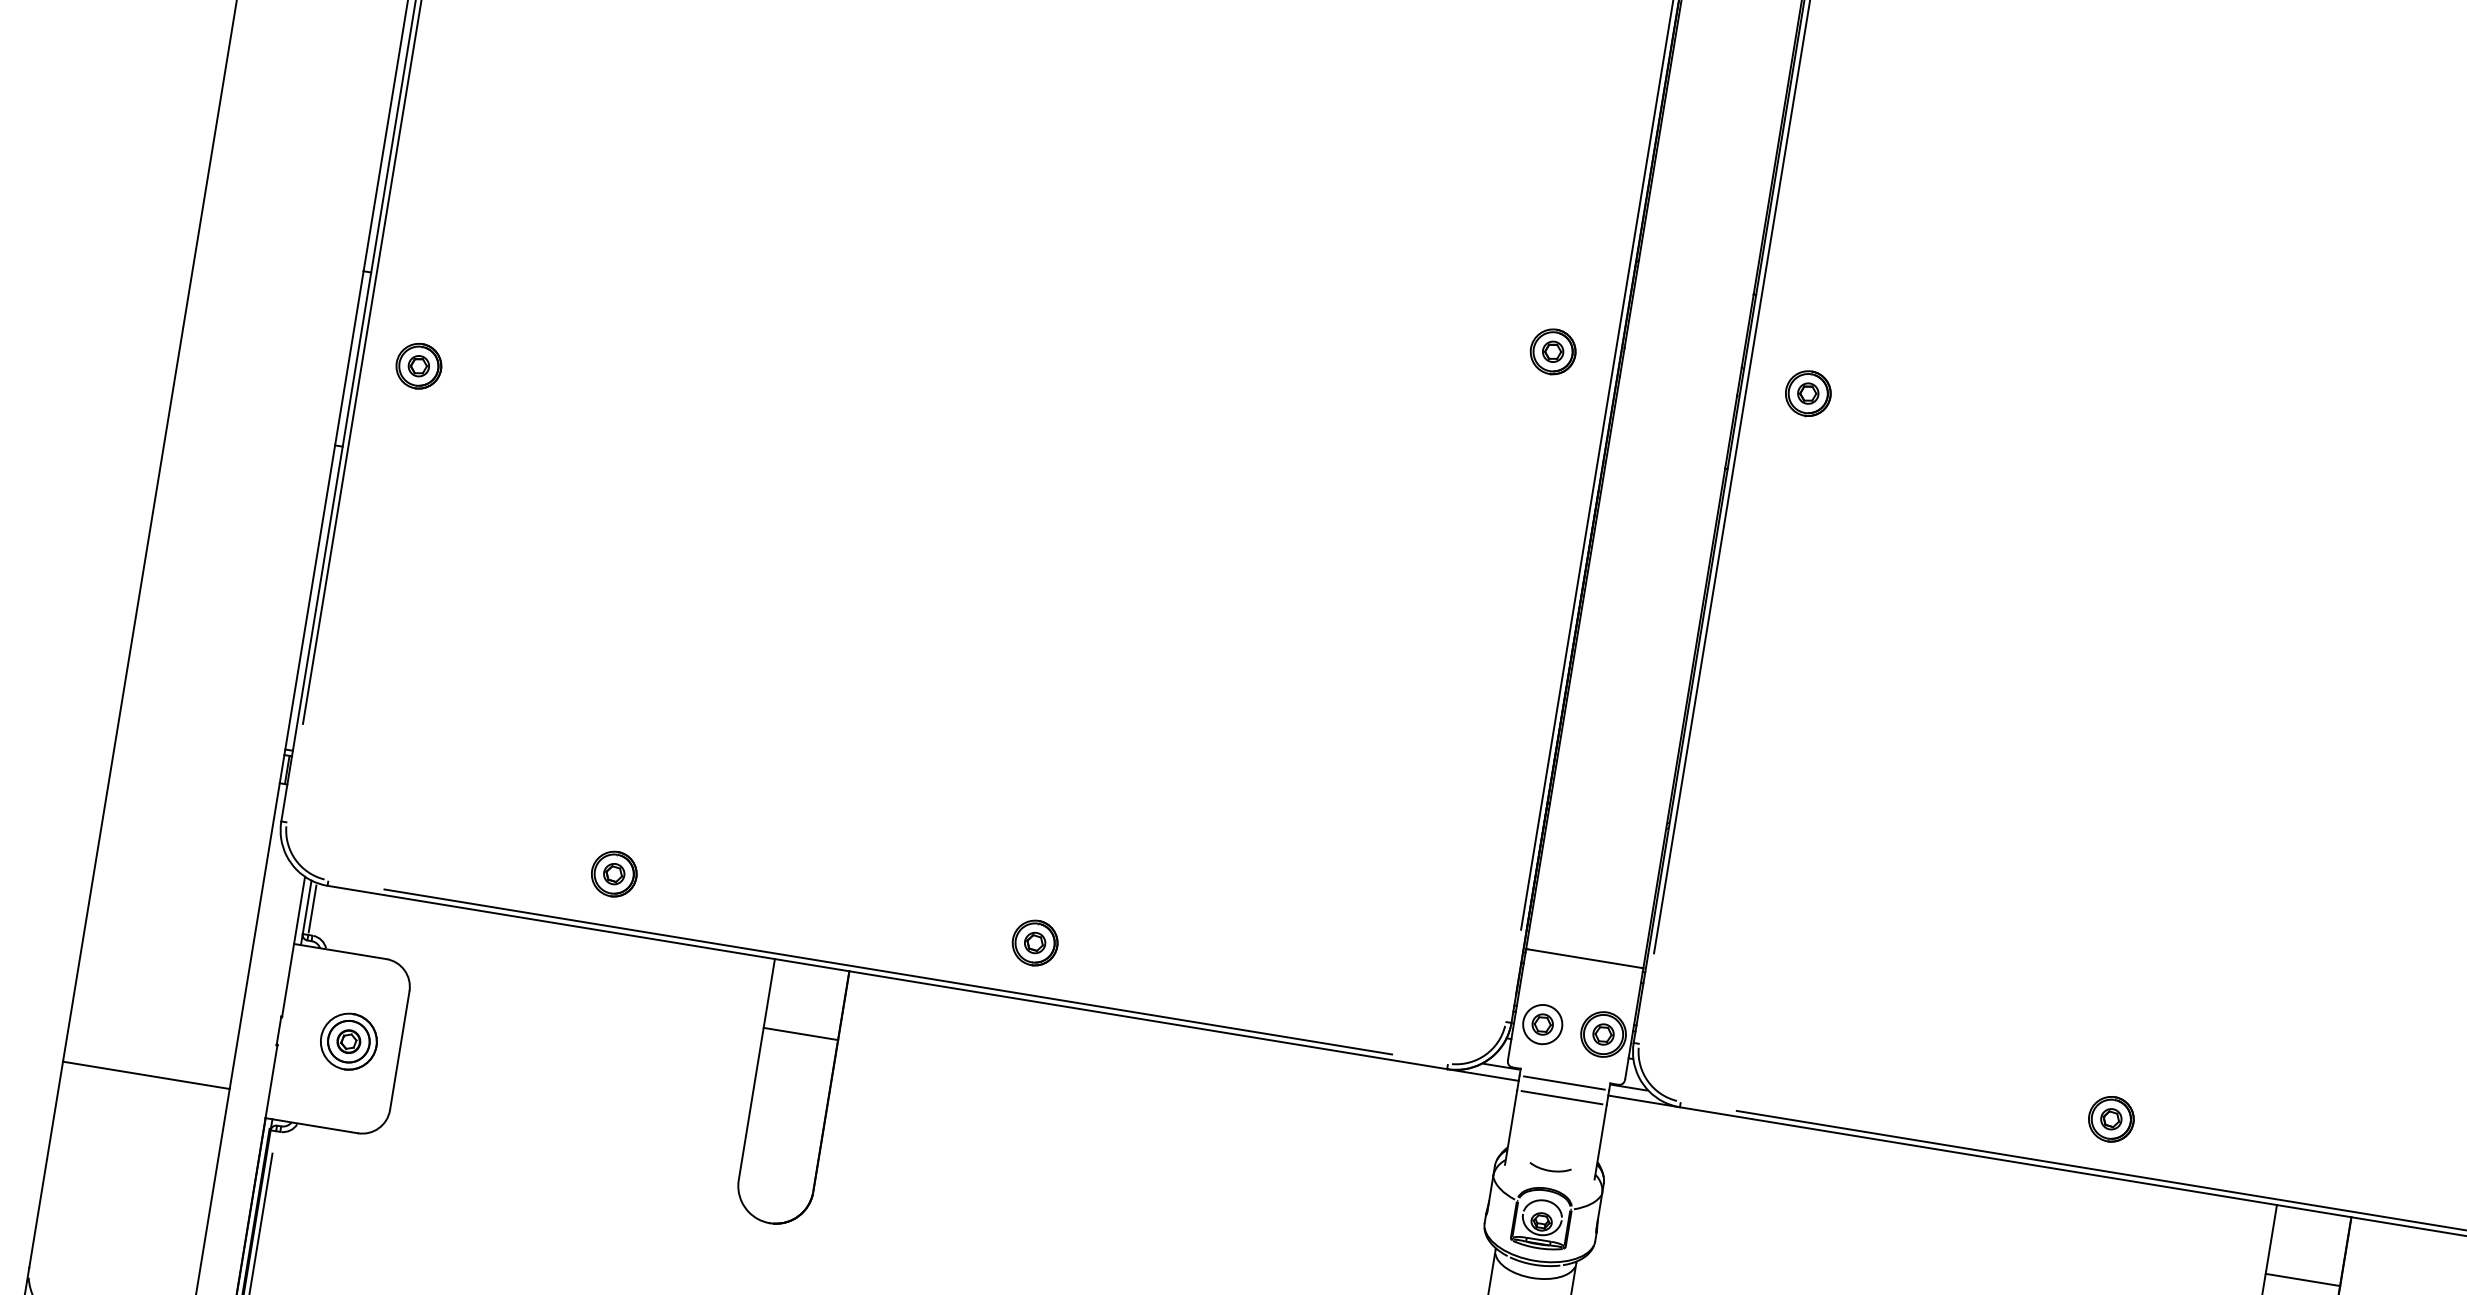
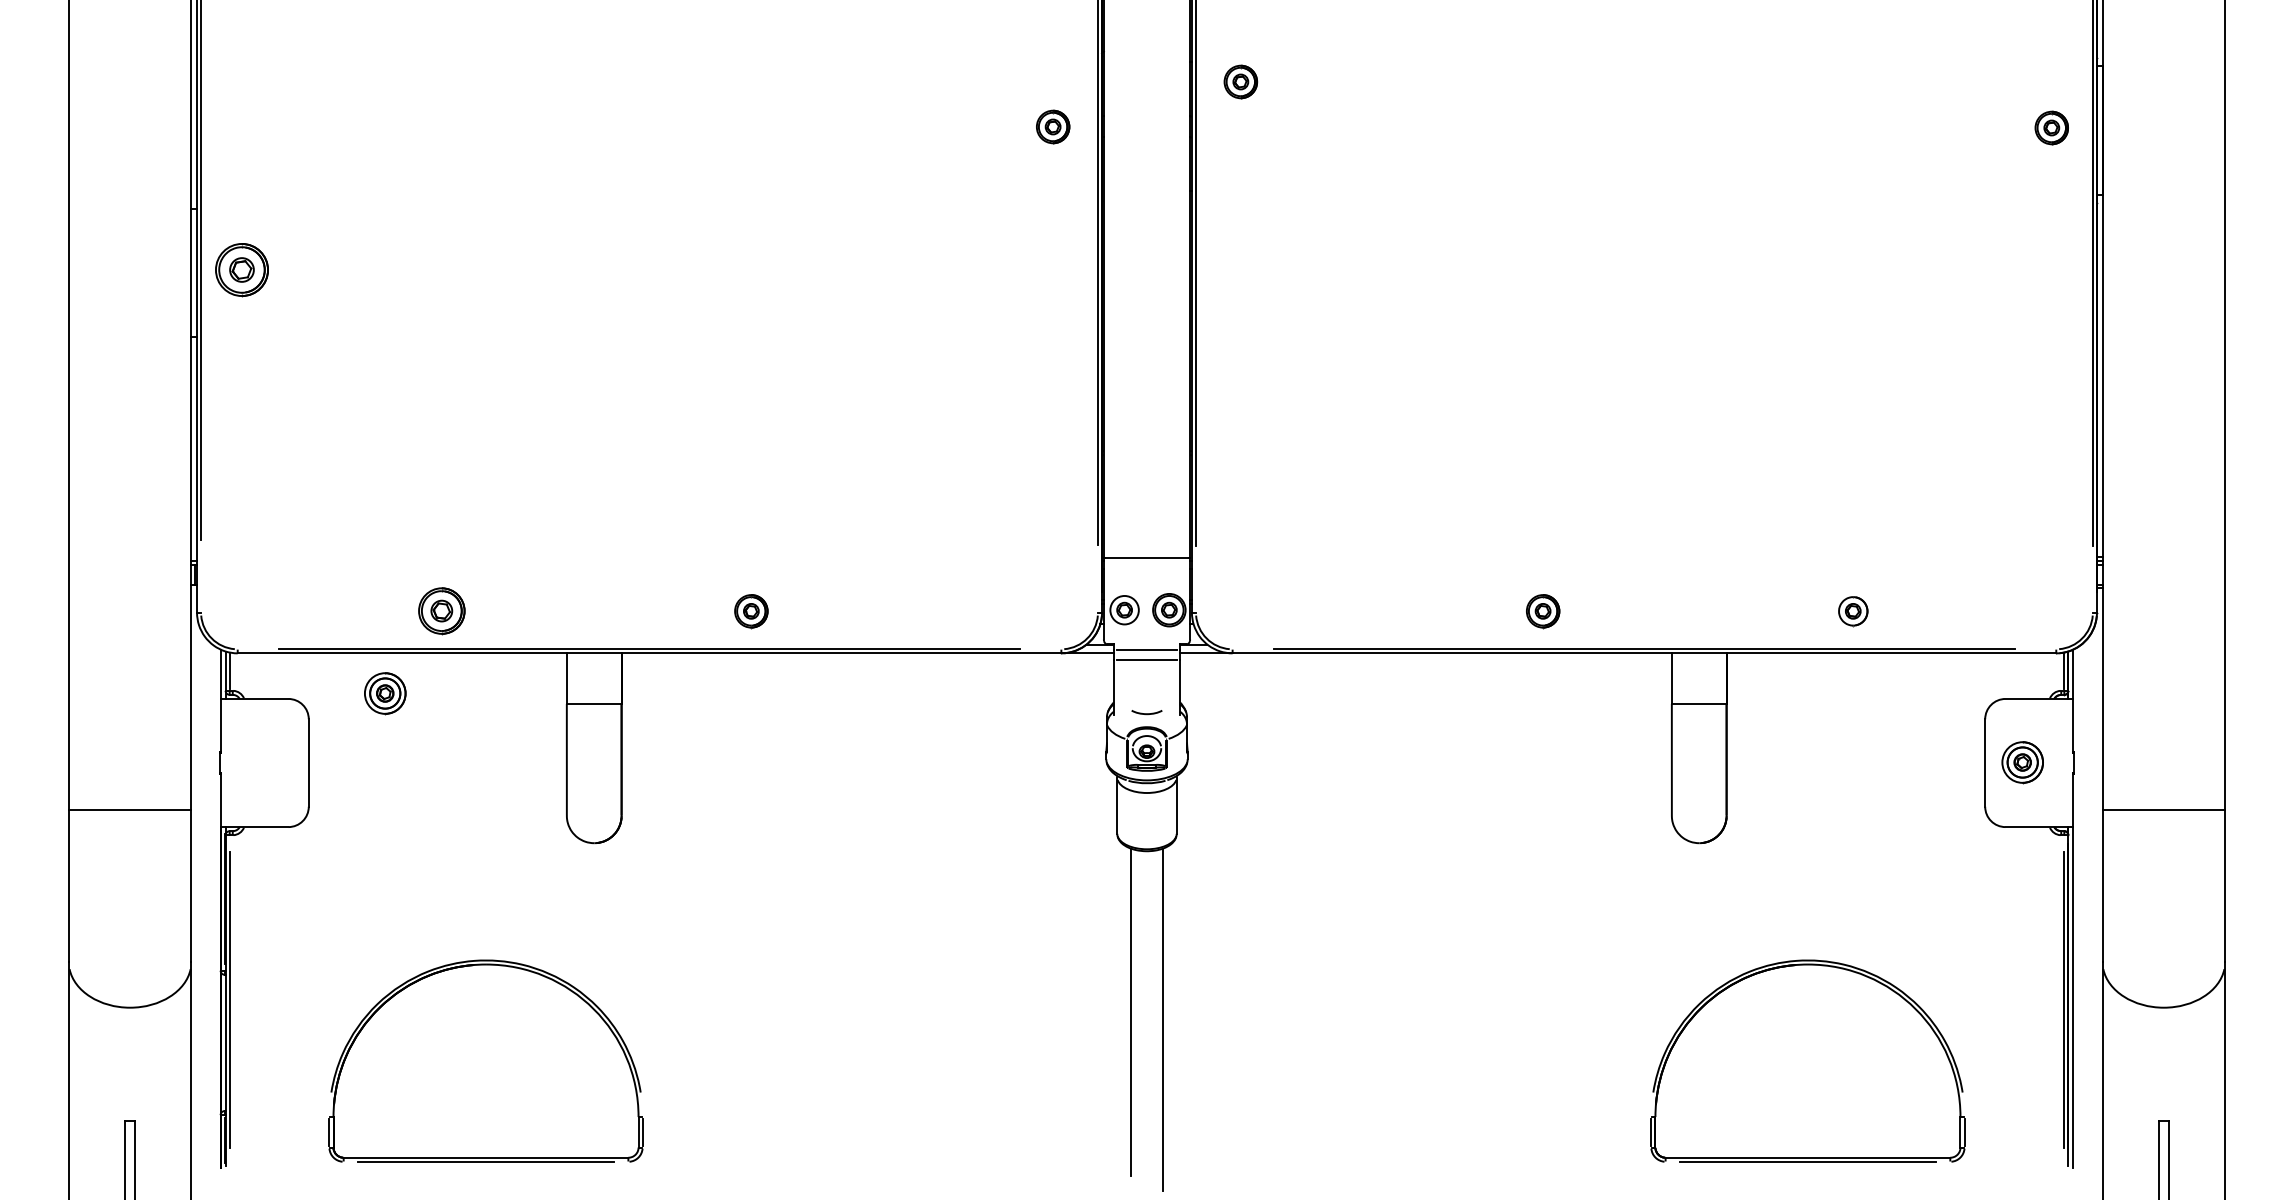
part: (419, 366) -> (242, 270), size x1.6
part: (1807, 392) -> (1240, 81), moved
part: (613, 874) -> (441, 611), size x1.4
part: (349, 1041) -> (385, 693), moved

